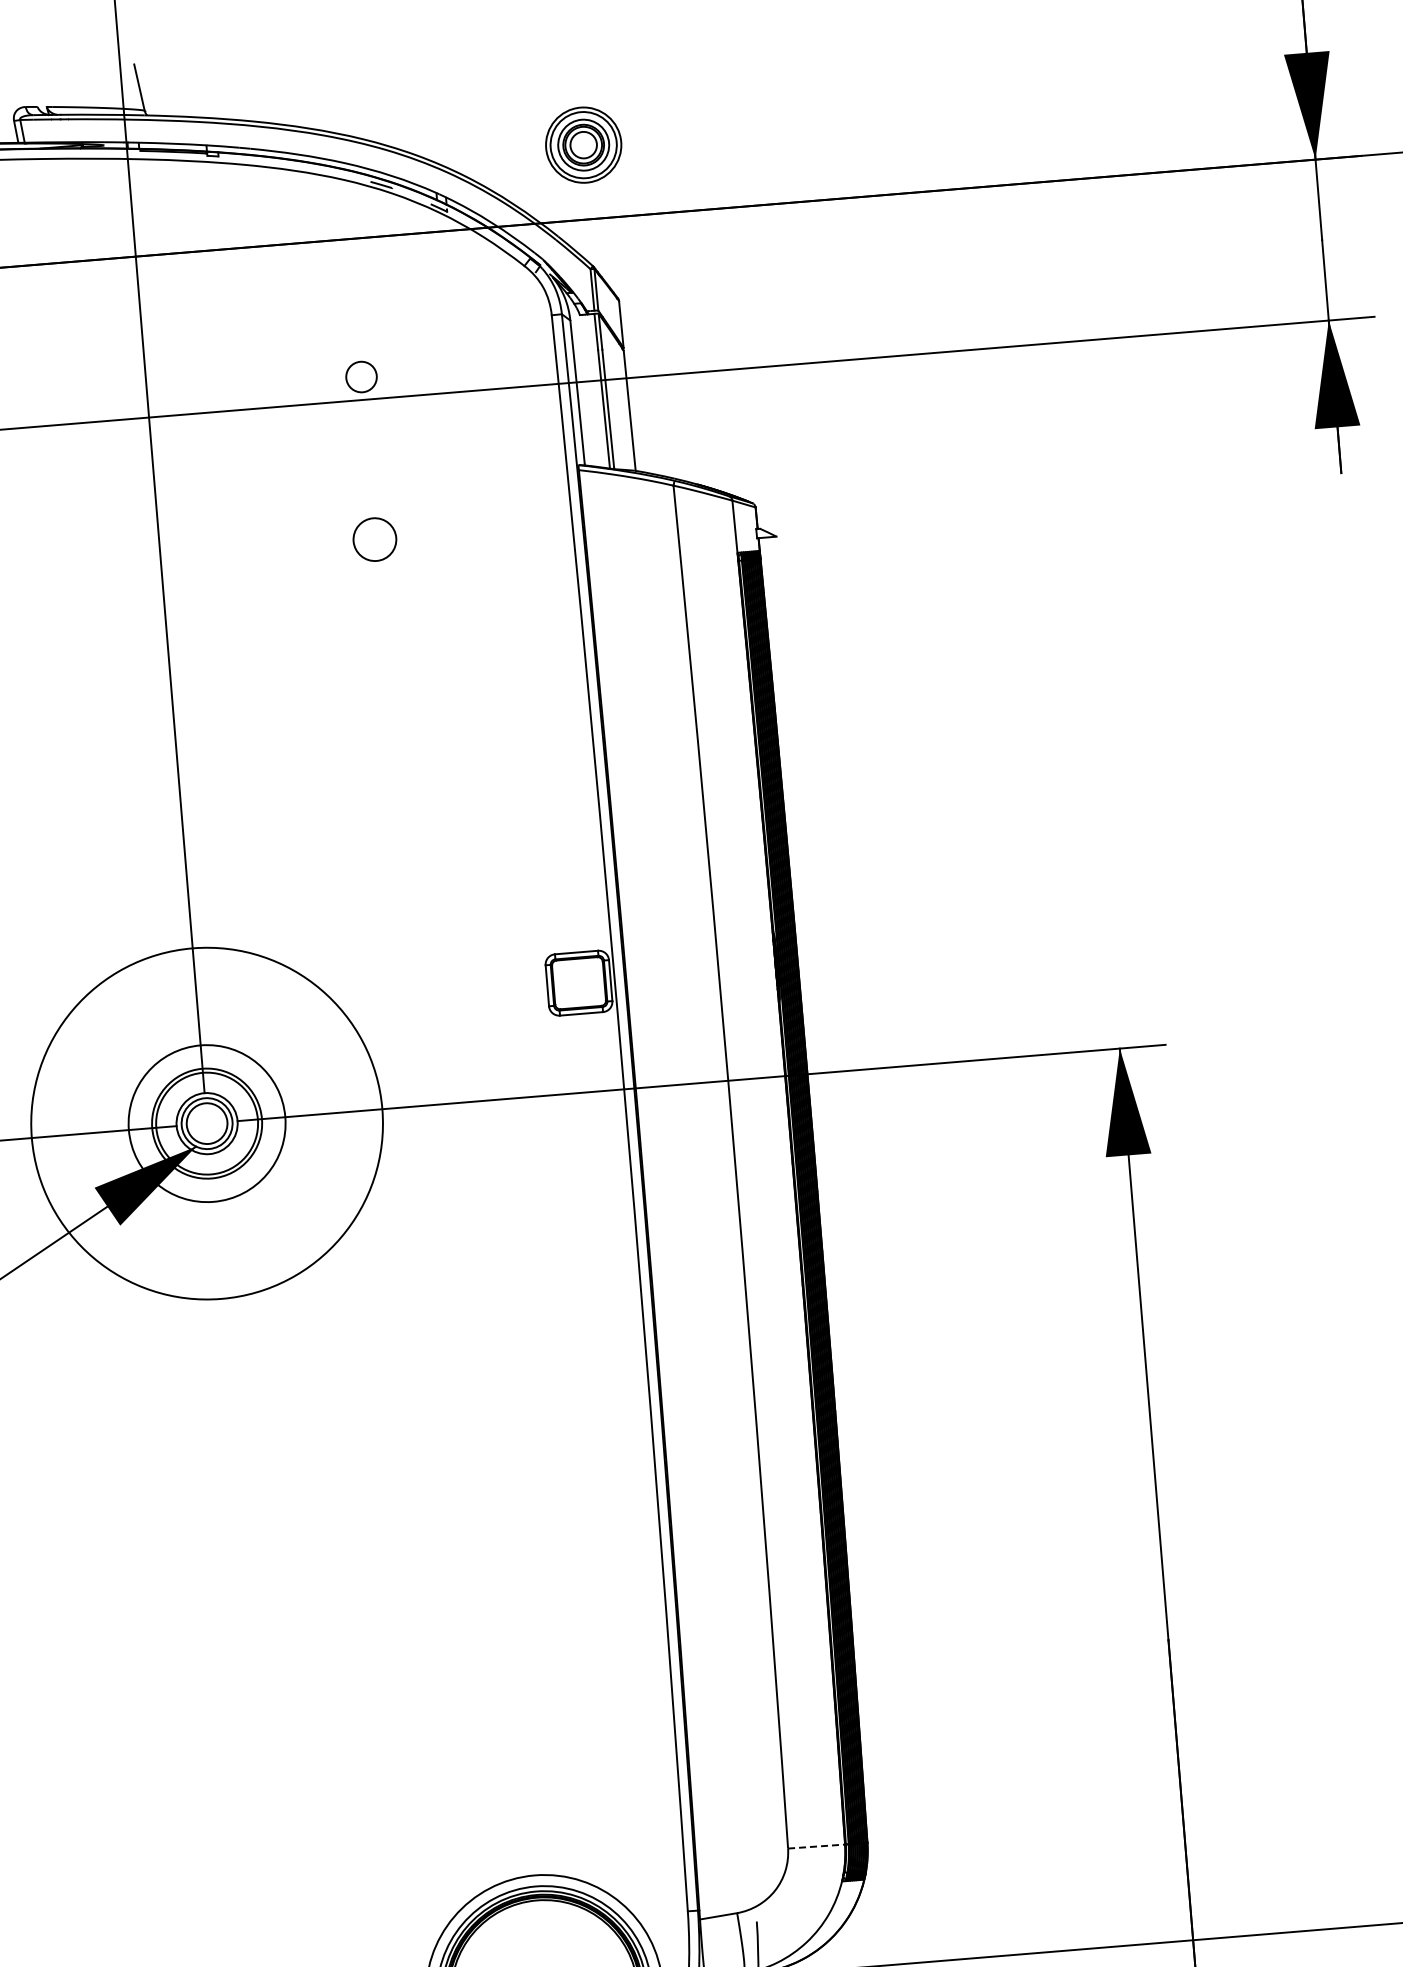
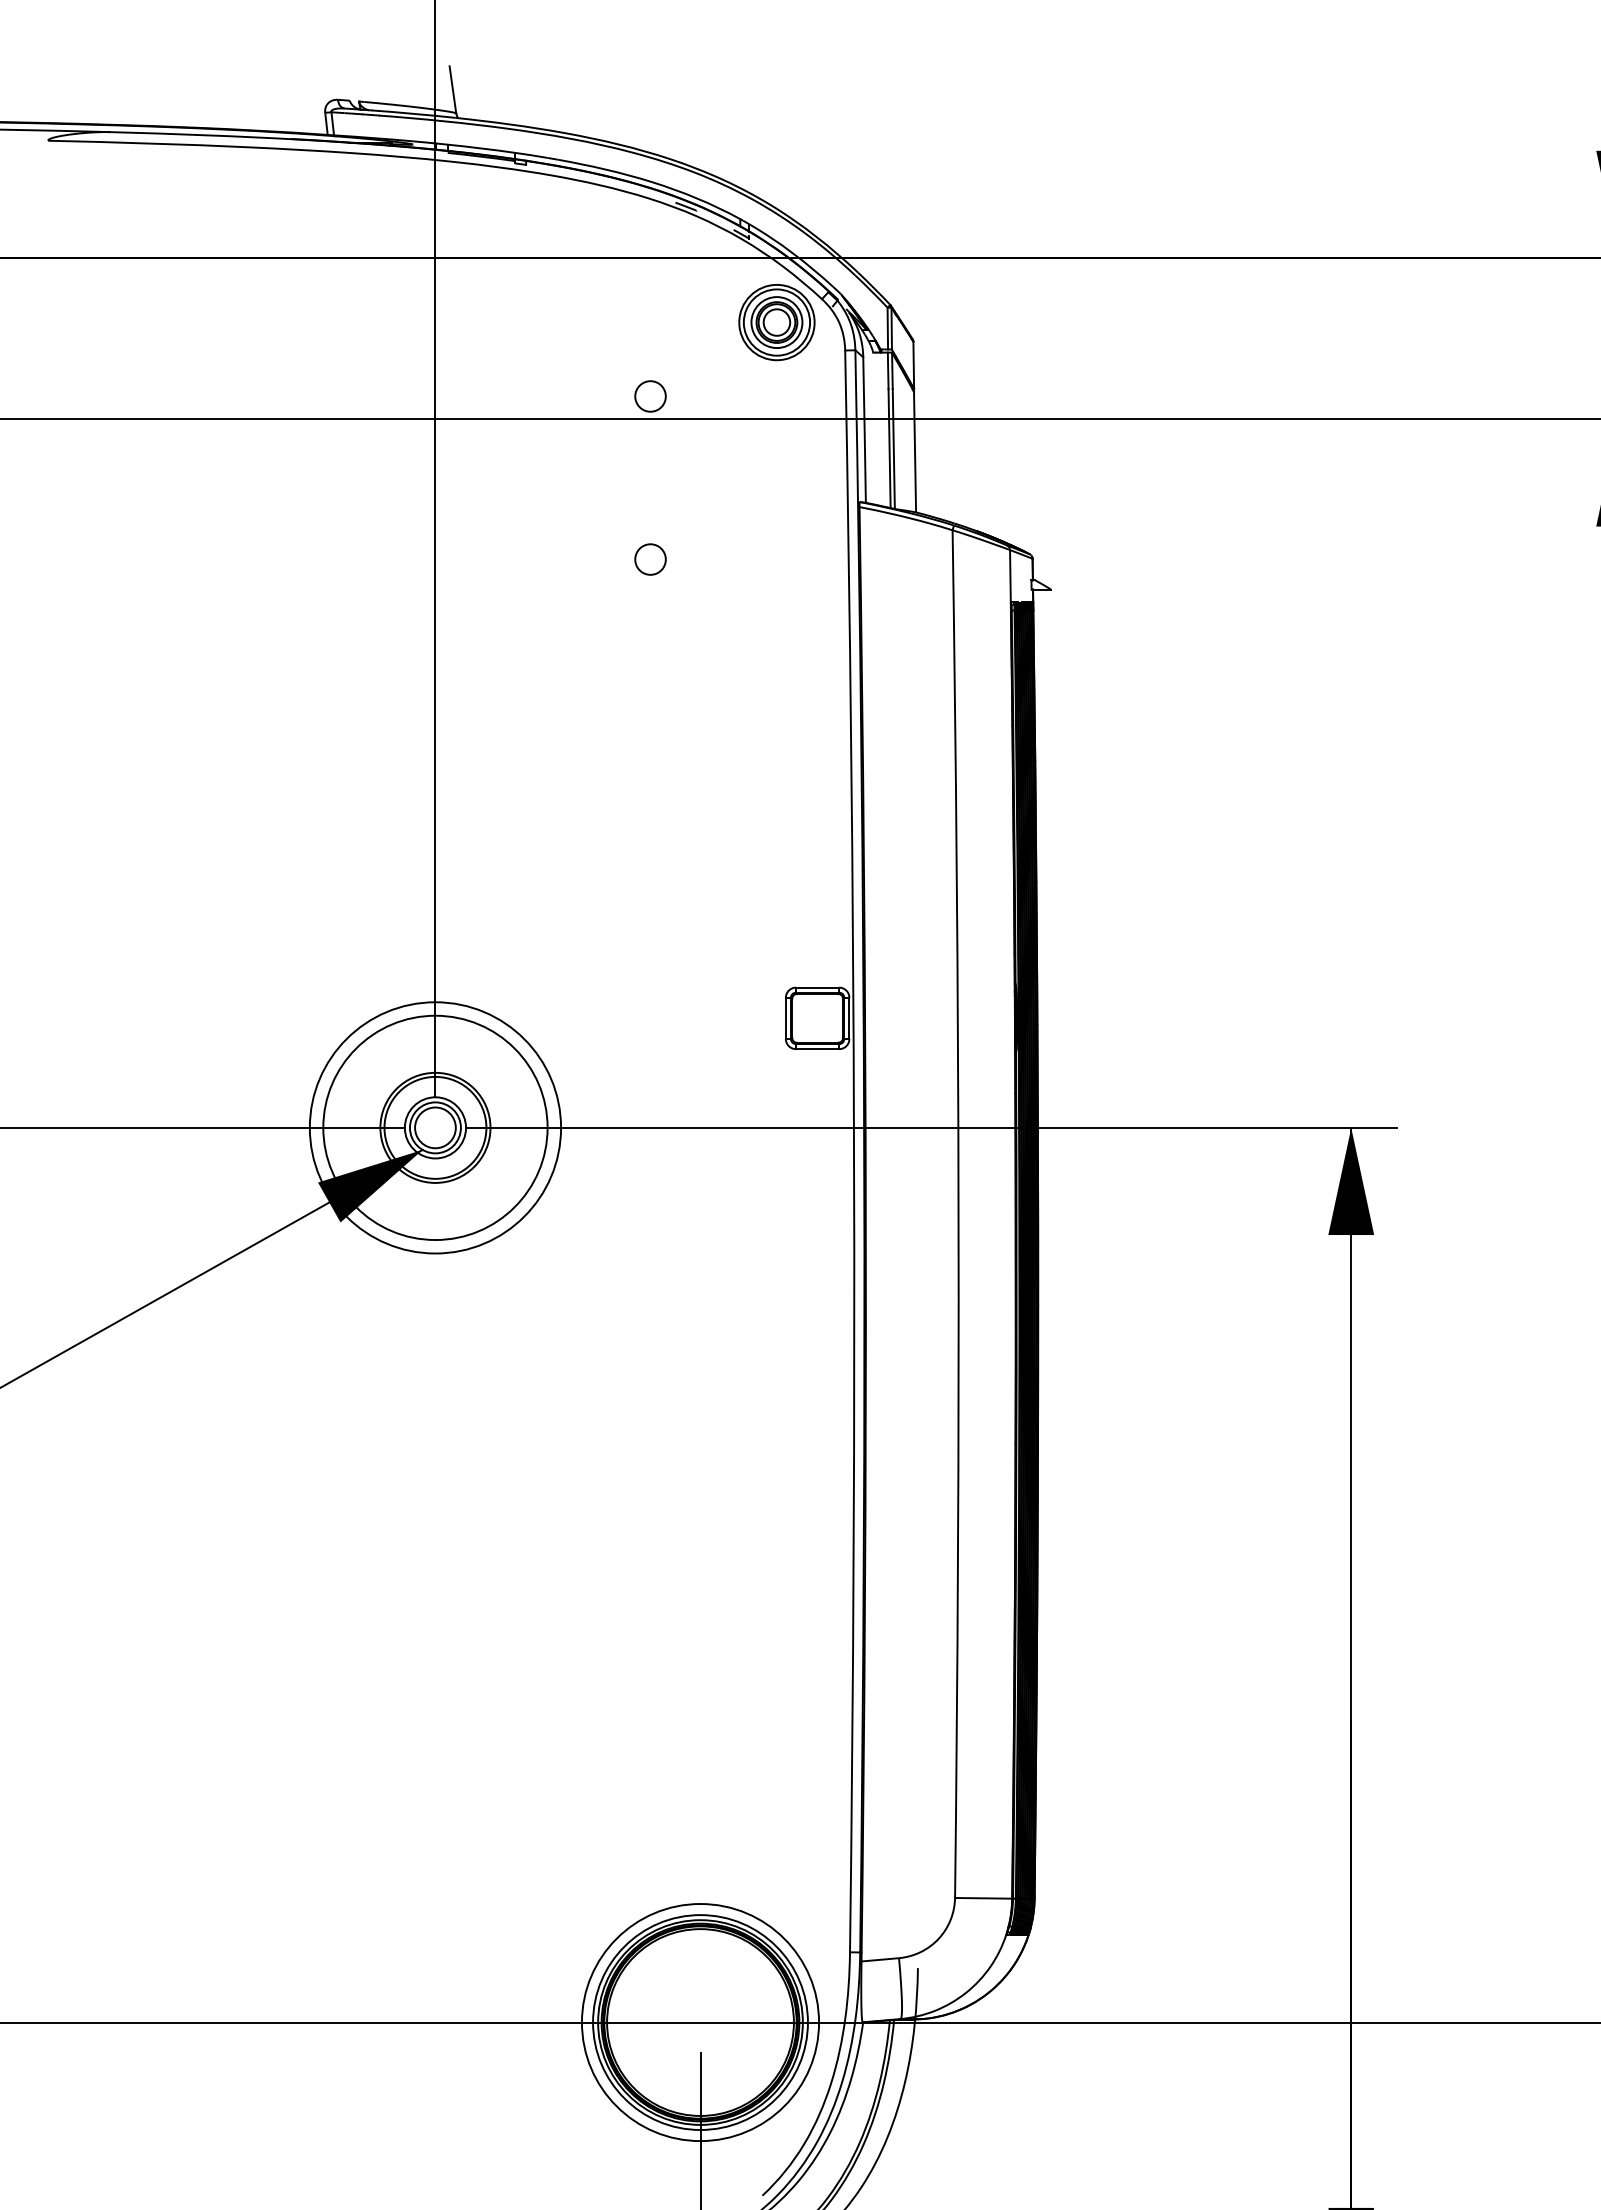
part: (583, 145) -> (776, 322), moved
circle: (374, 539) -> (650, 559), size x0.71
circle: (207, 1123) -> (435, 1127), size x0.71
circle: (207, 1123) -> (435, 1127), size x1.43
line: (816, 1846) -> (983, 1898), dashed -> solid

